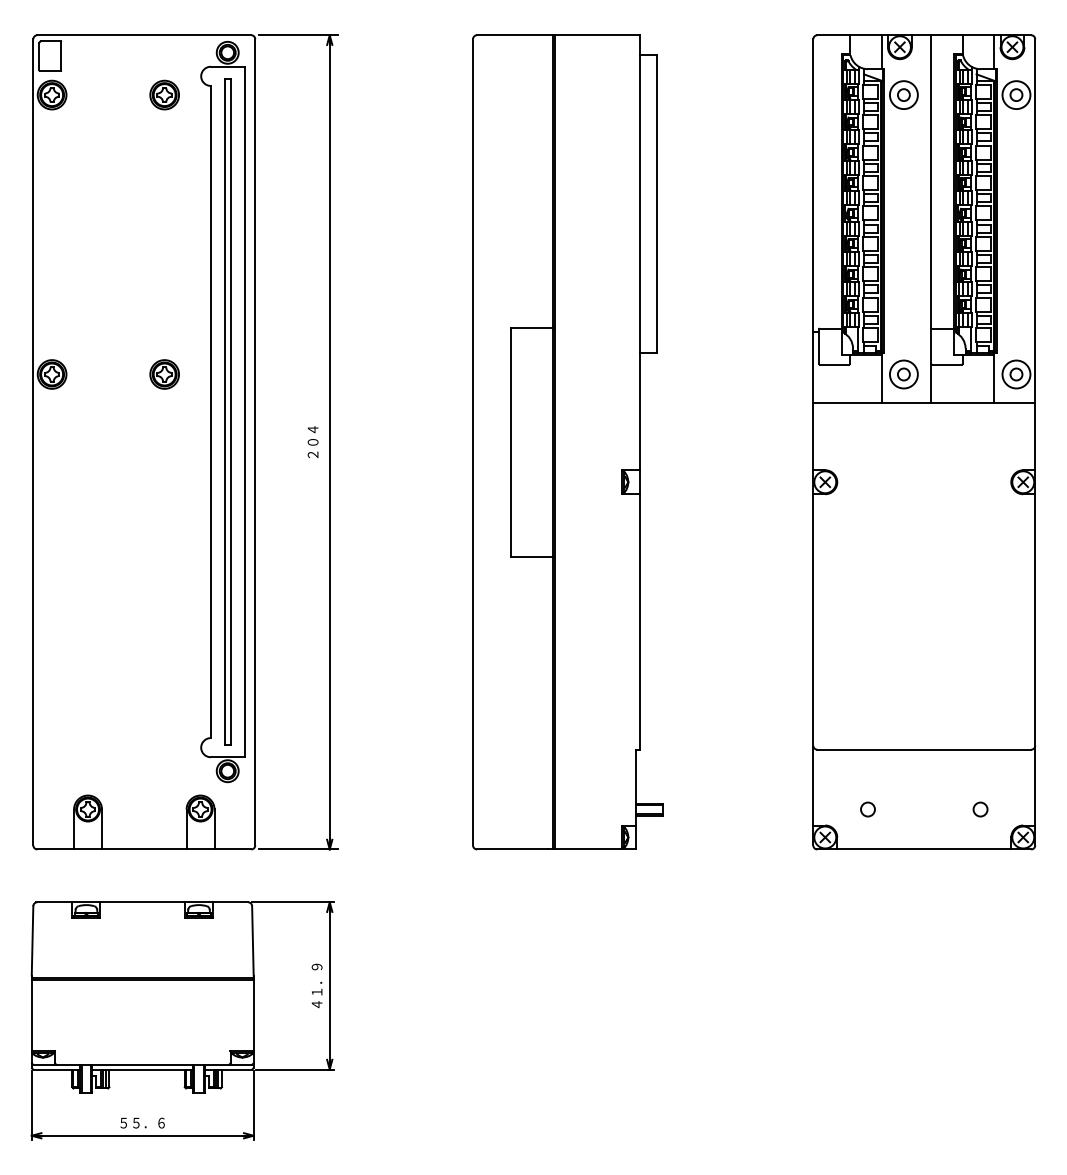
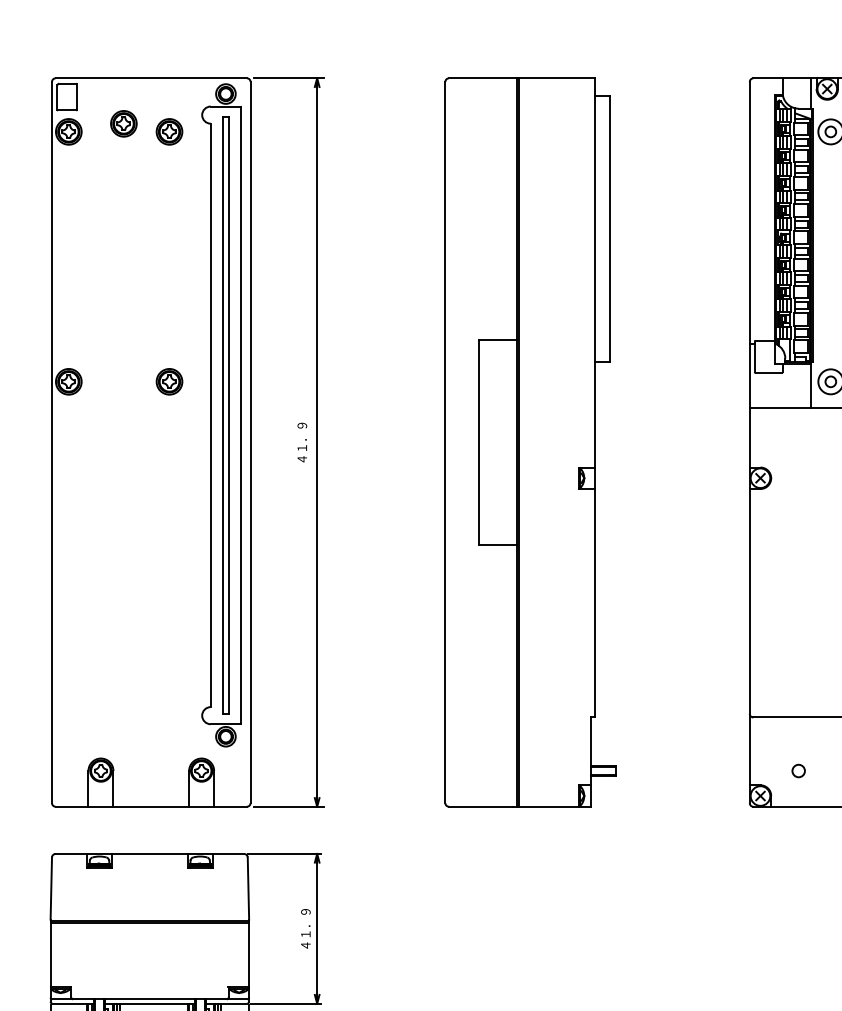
part: (113, 85) -> (123, 123), added
text: (312, 442) -> (301, 442), ２０４ -> ４１．９

